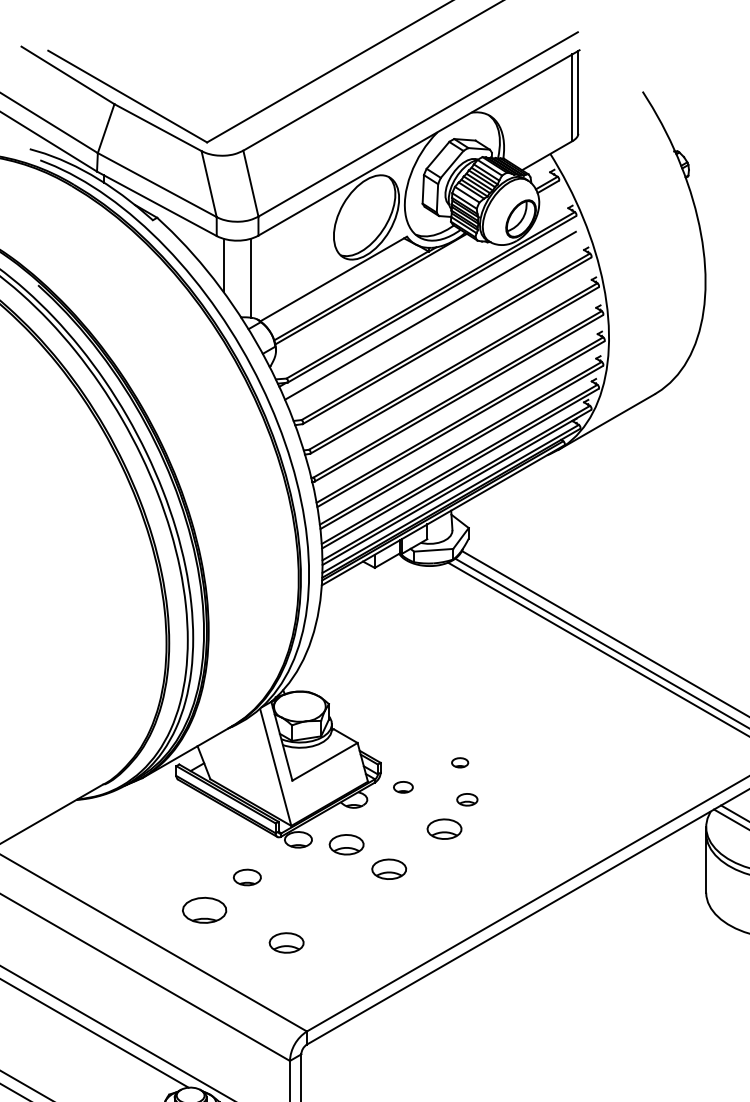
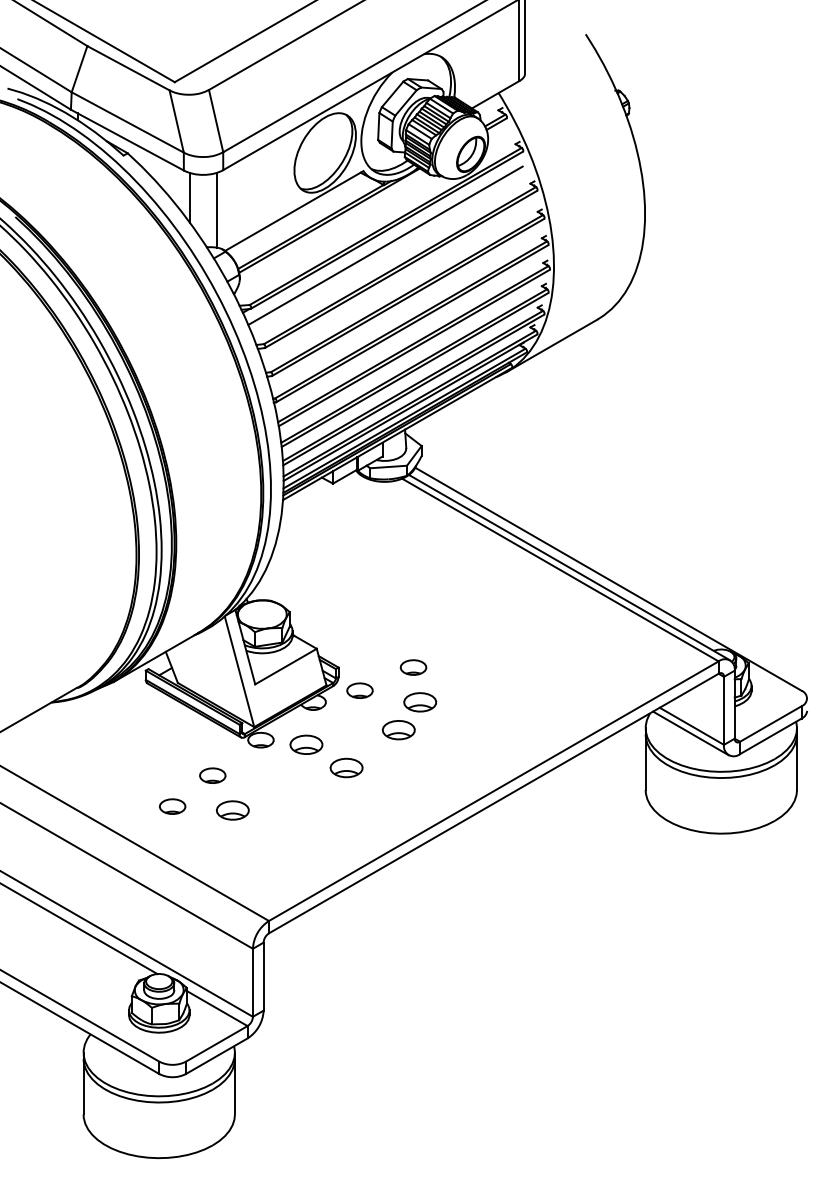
part: (460, 762) -> (413, 667), size x1.67
part: (402, 787) -> (359, 690), size x1.43
part: (467, 799) -> (420, 702), size x1.67
part: (204, 910) -> (172, 806), size x0.62
part: (286, 942) -> (232, 810), moved

